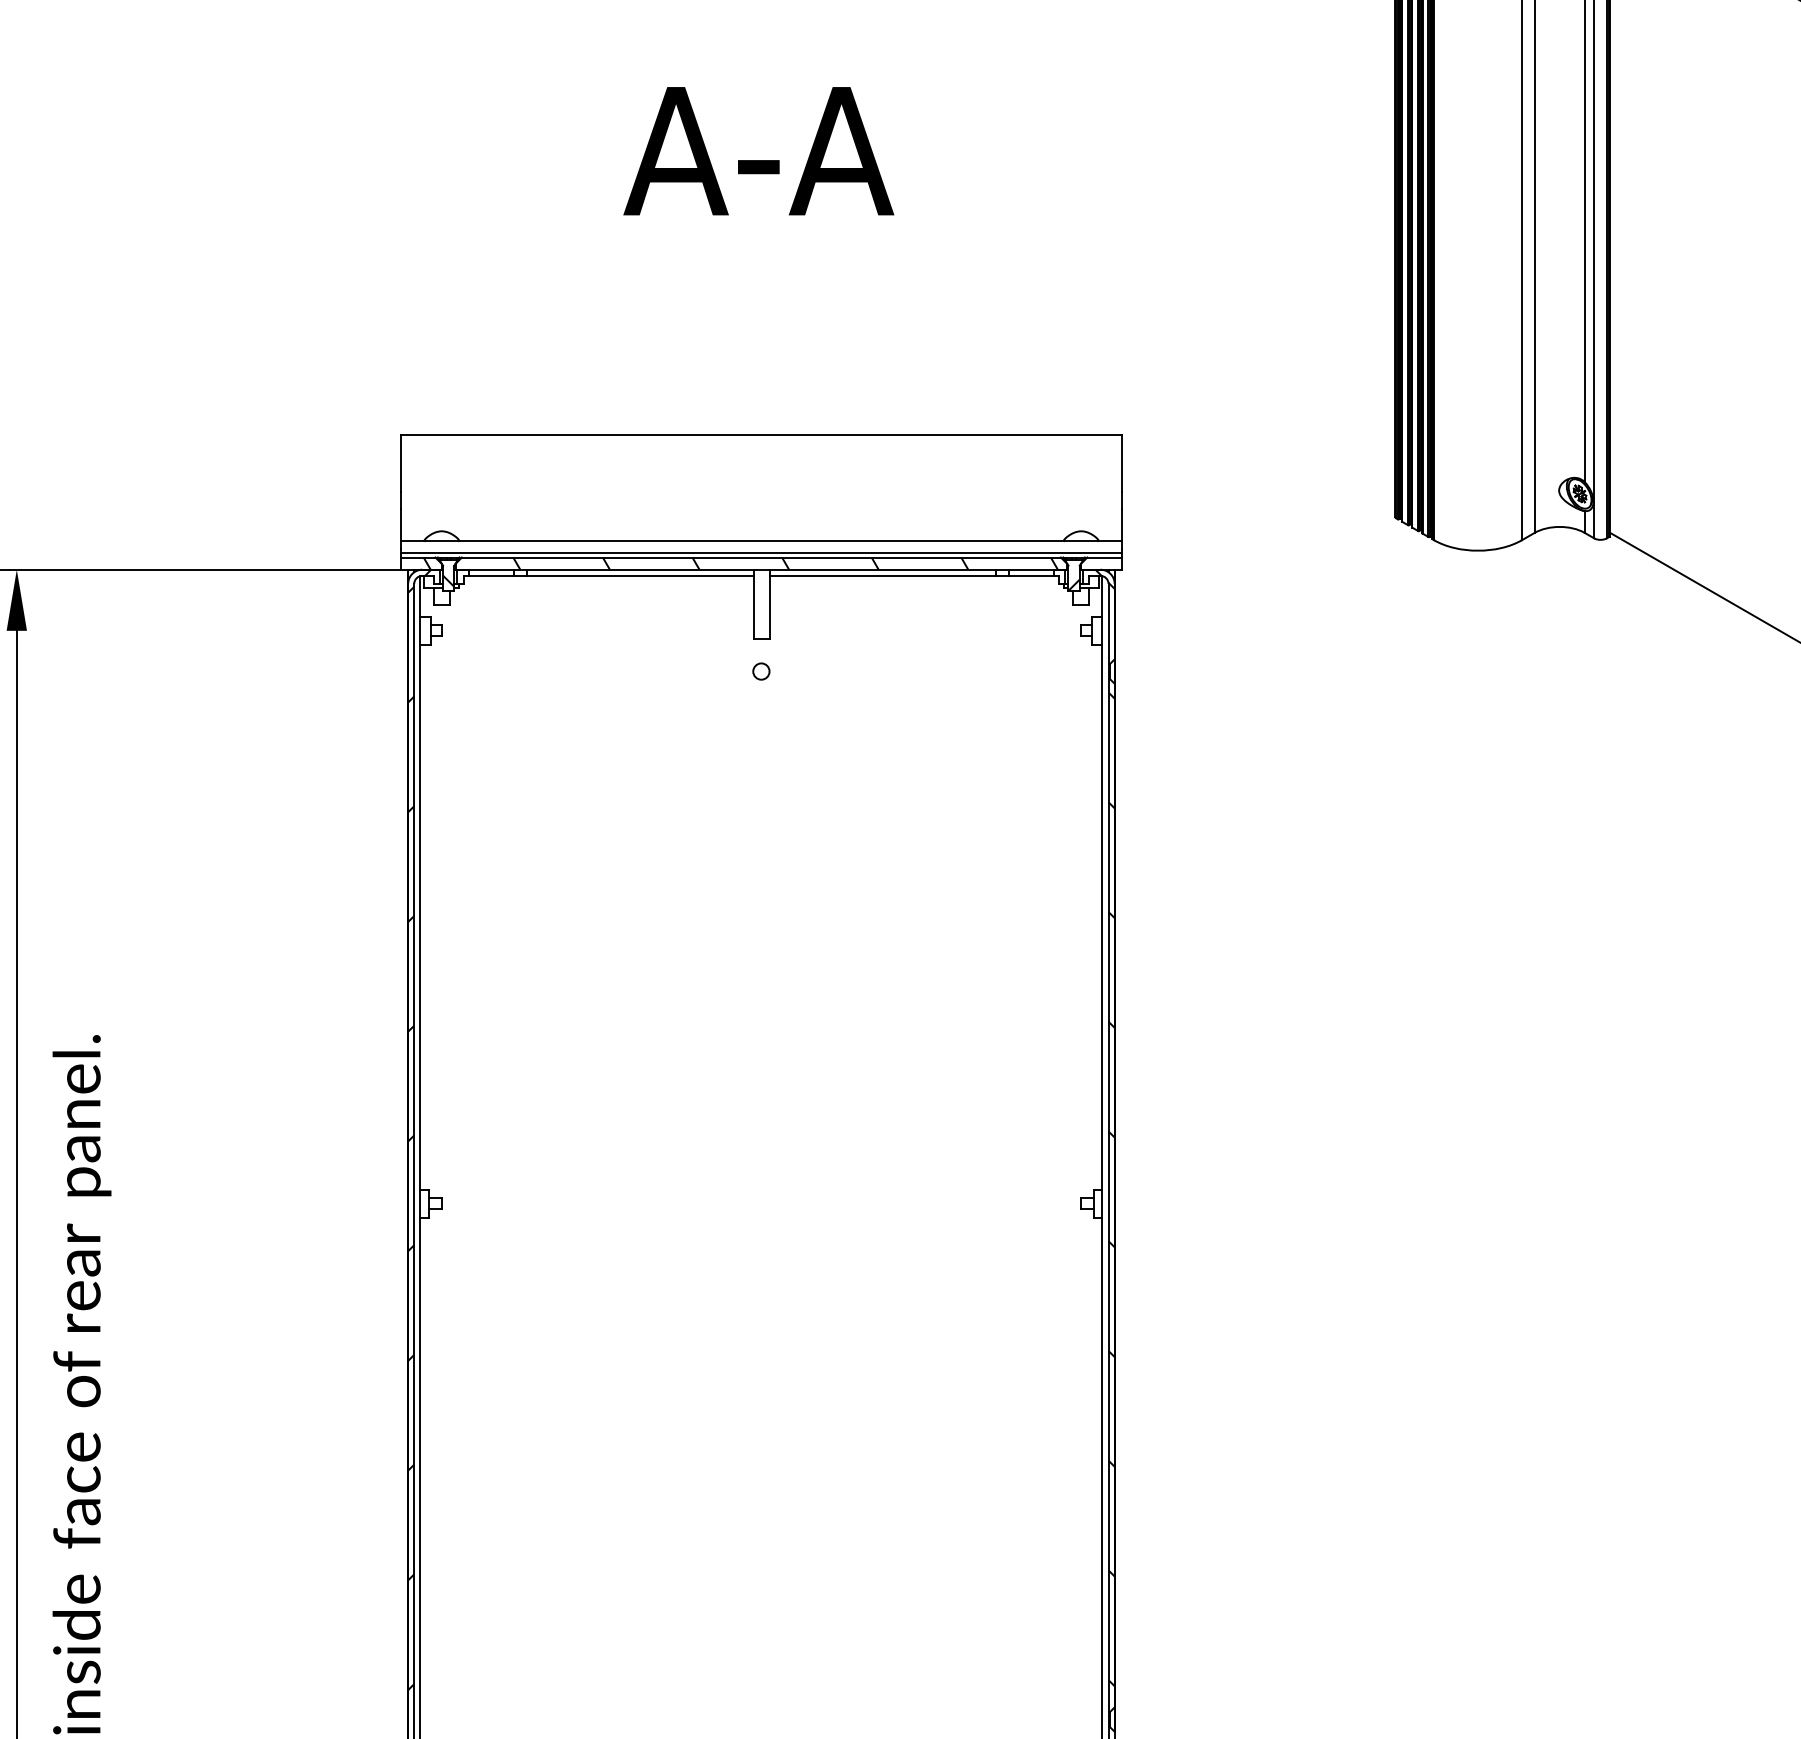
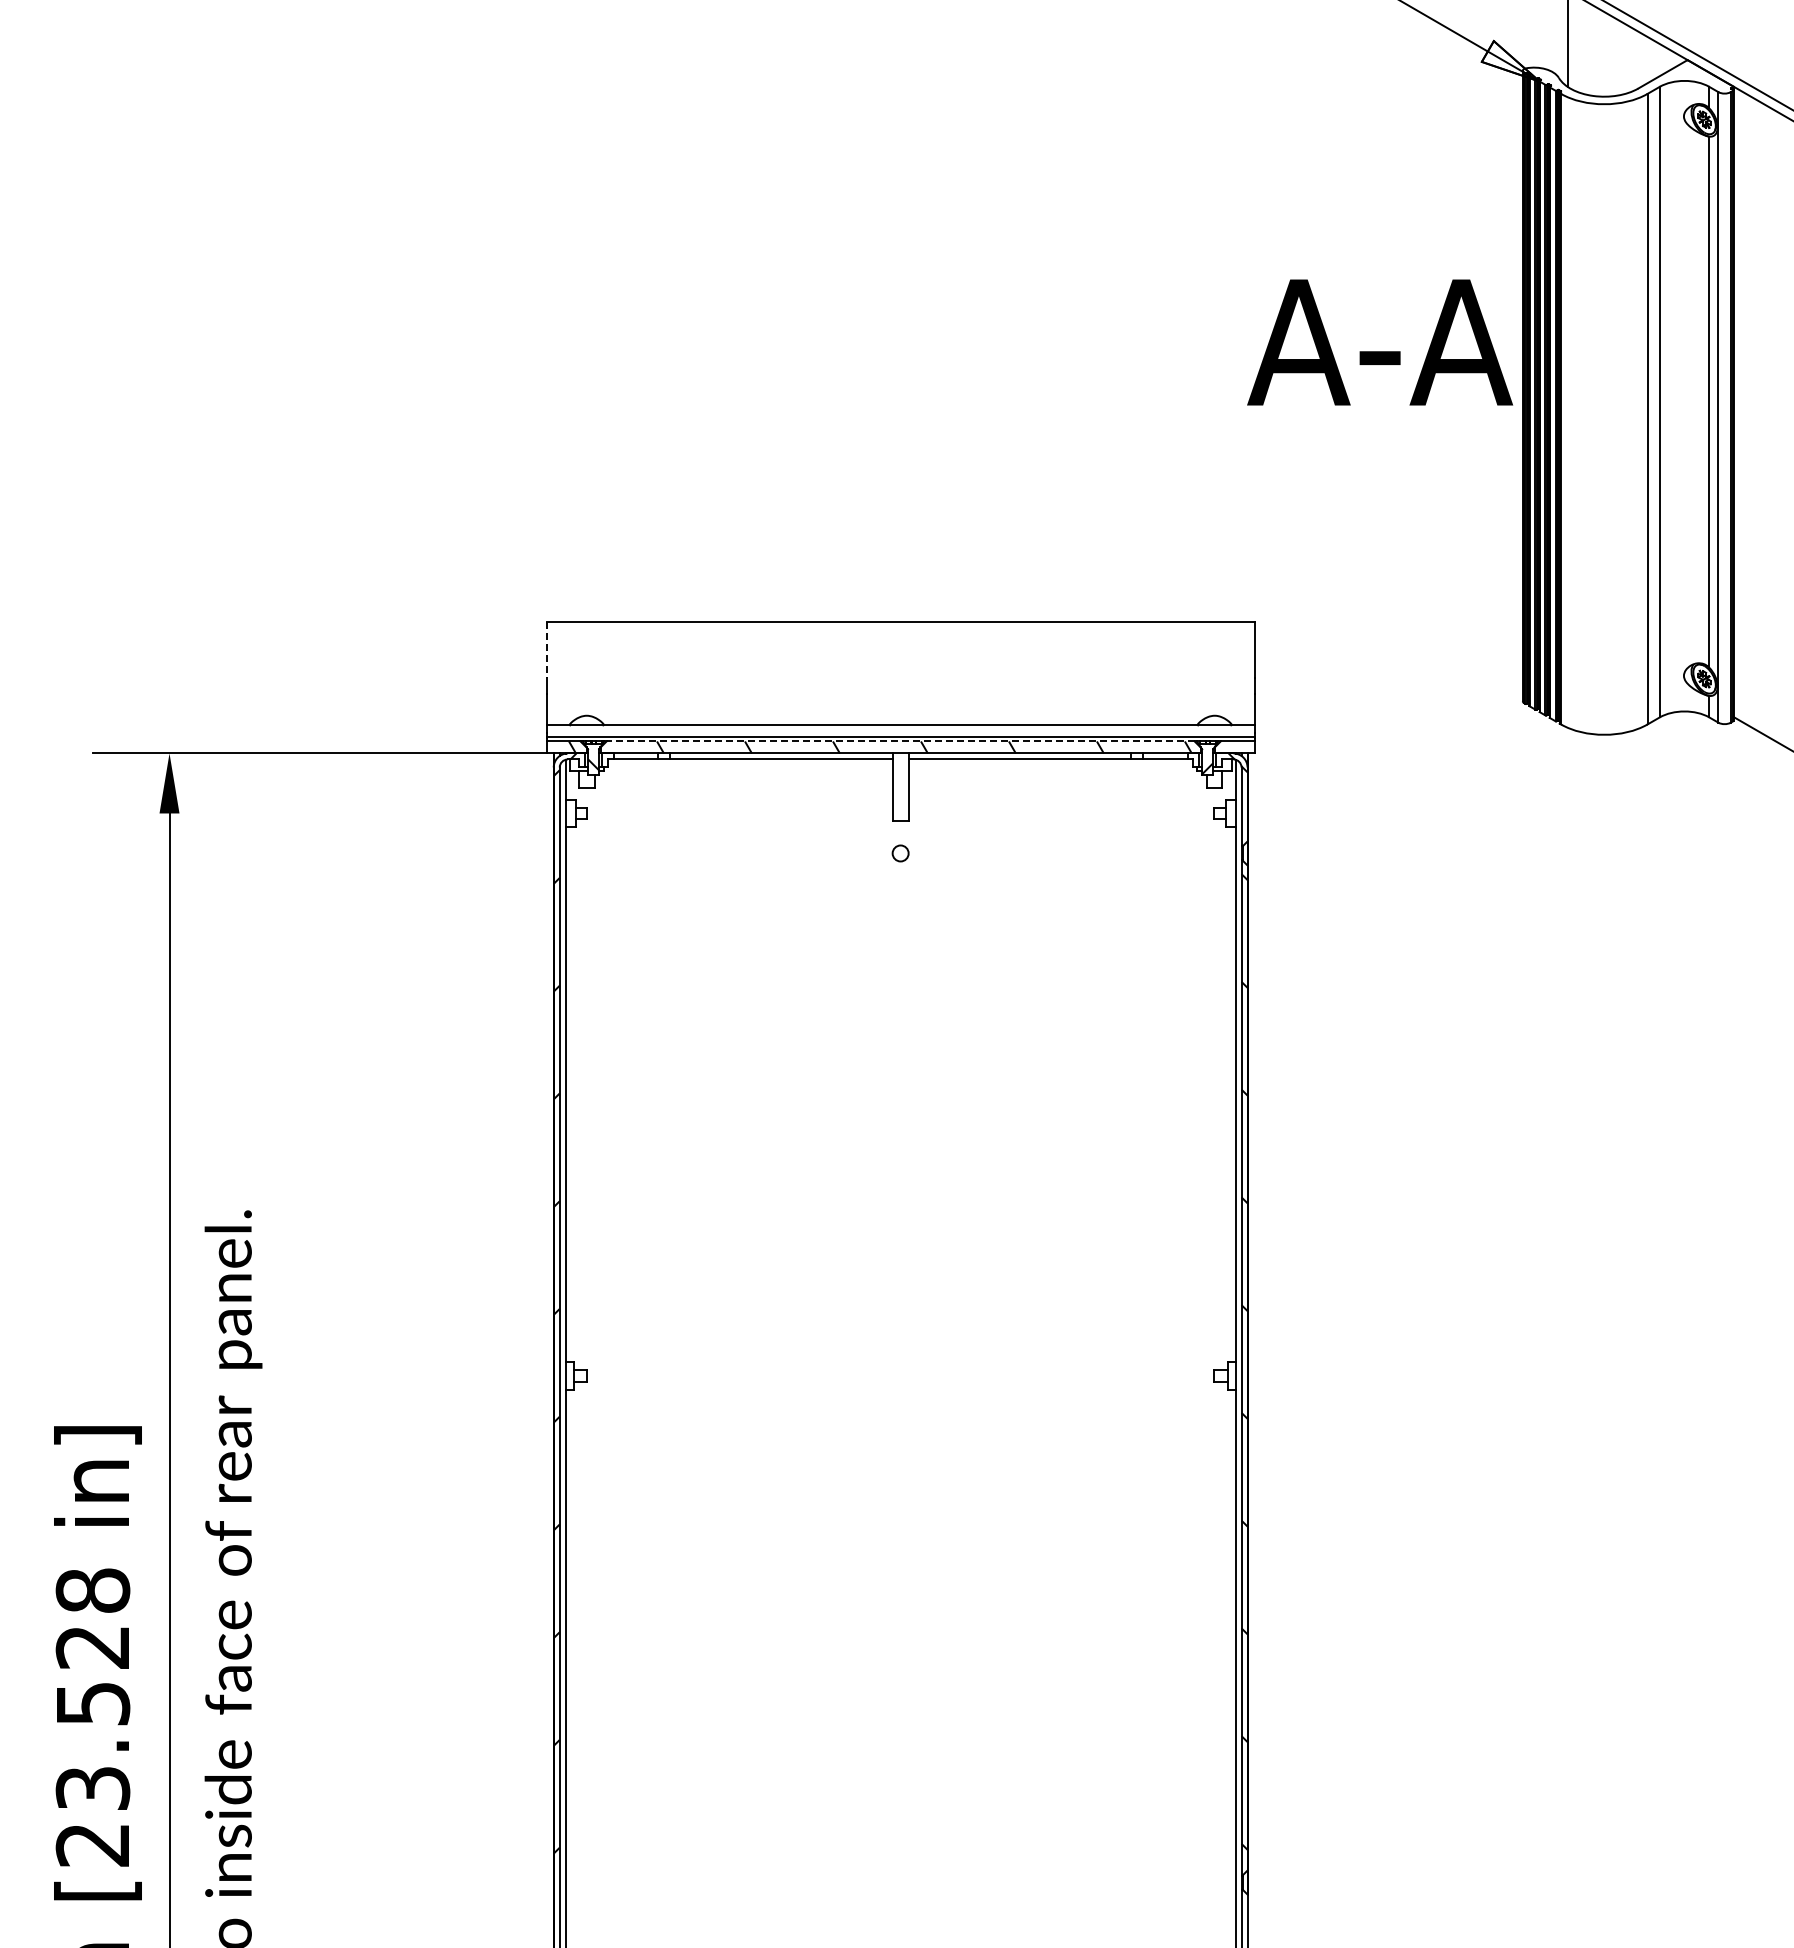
text: (759, 151) -> (1380, 342), moved
line: (400, 463) -> (546, 649), solid -> dashed
line: (761, 557) -> (900, 741), solid -> dashed

